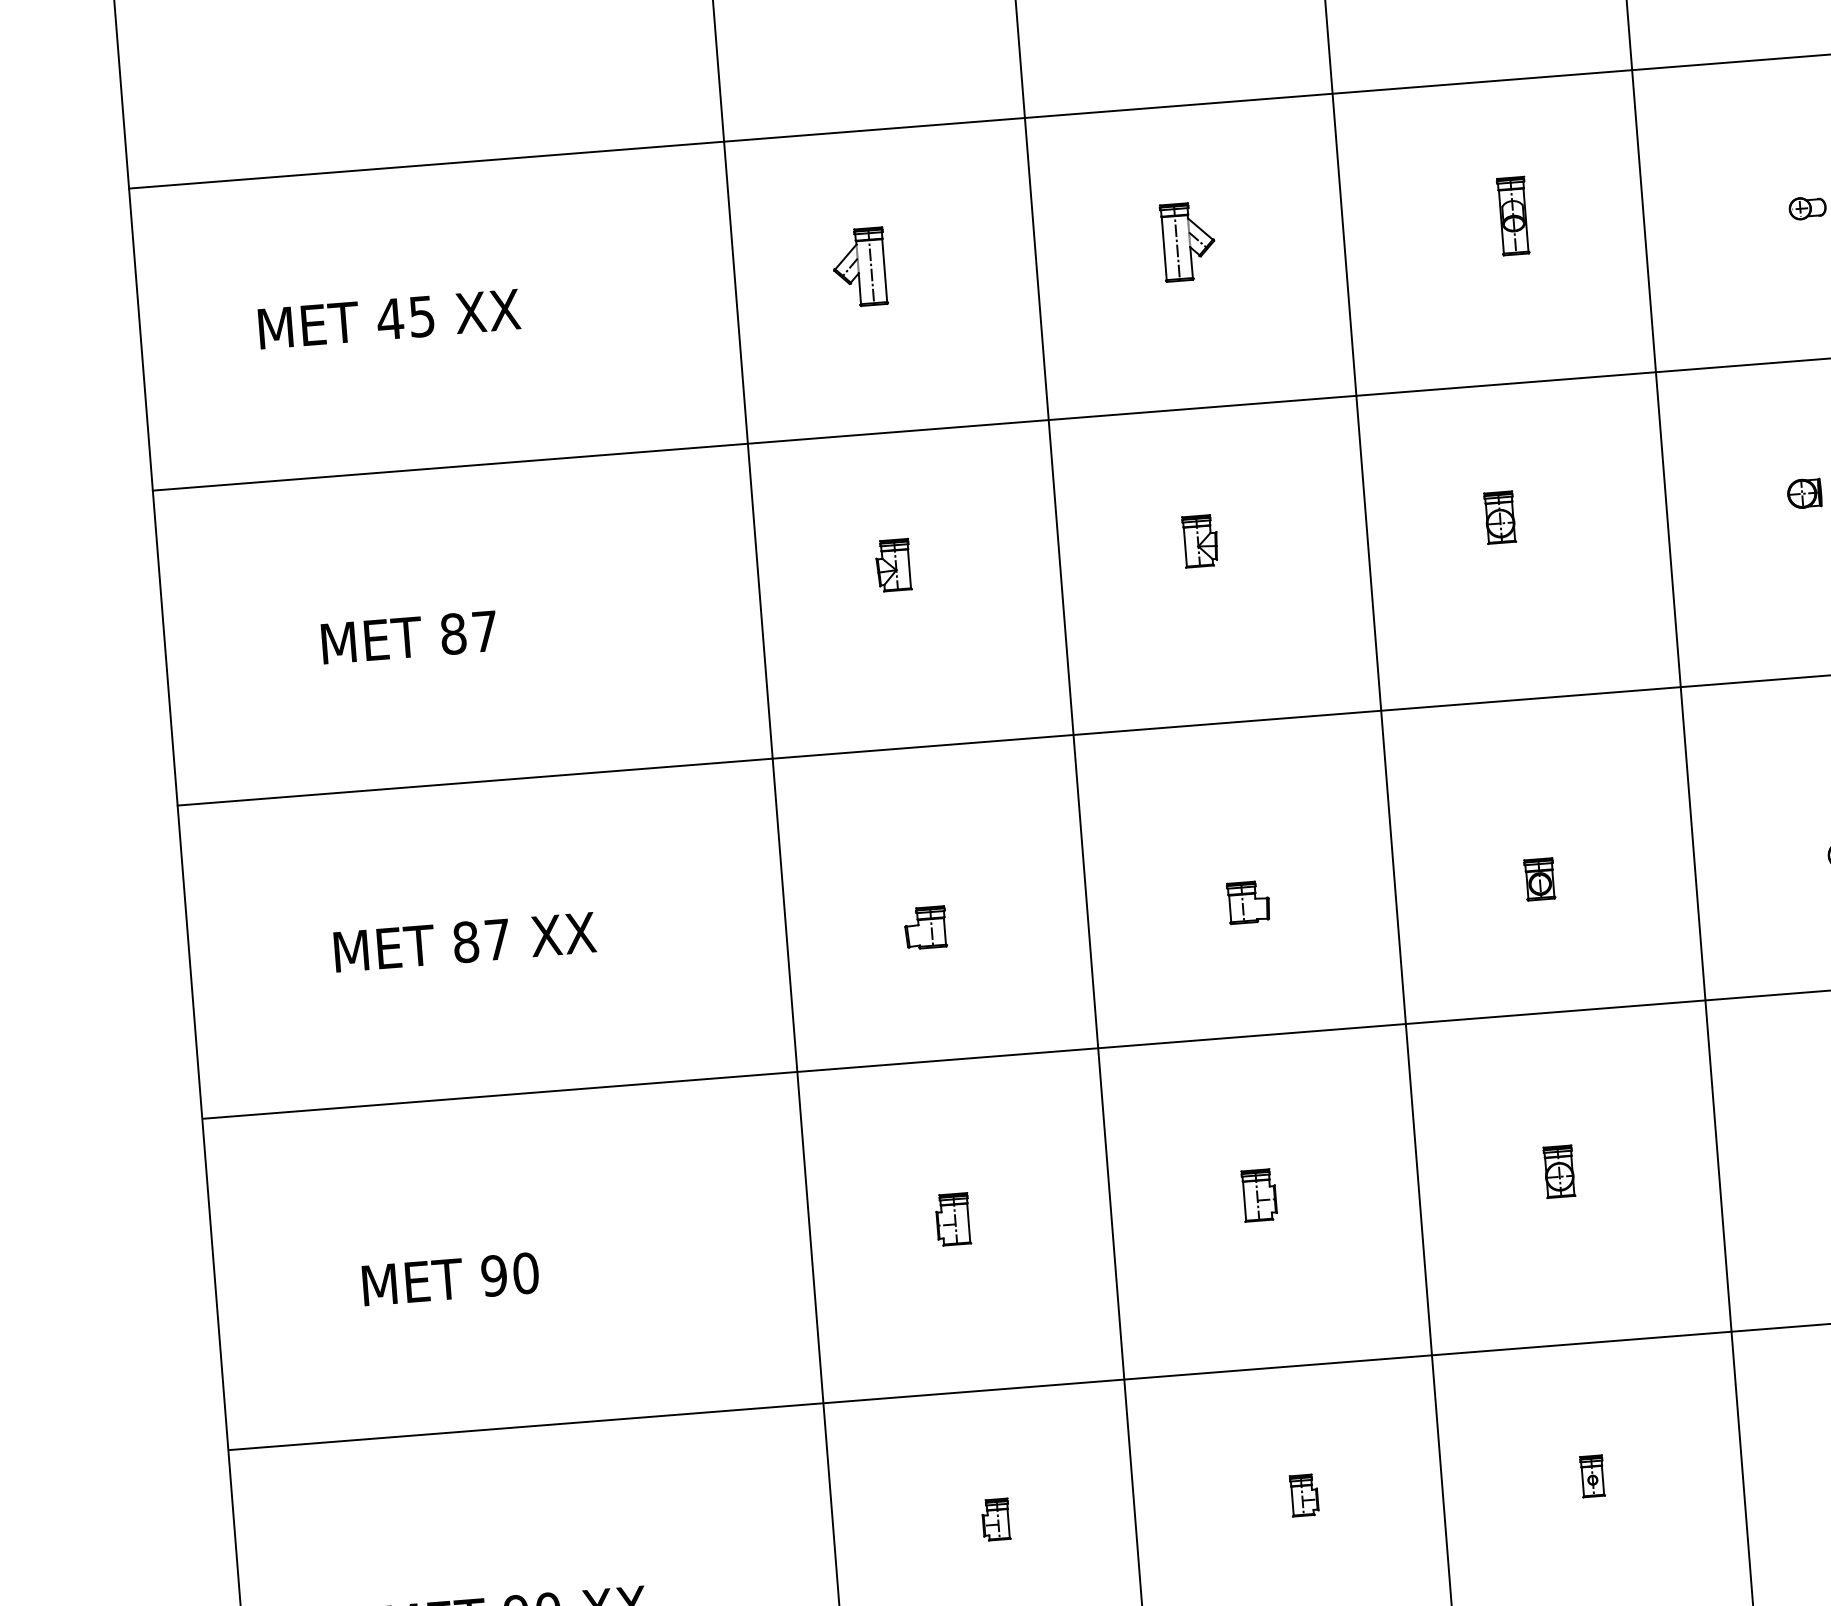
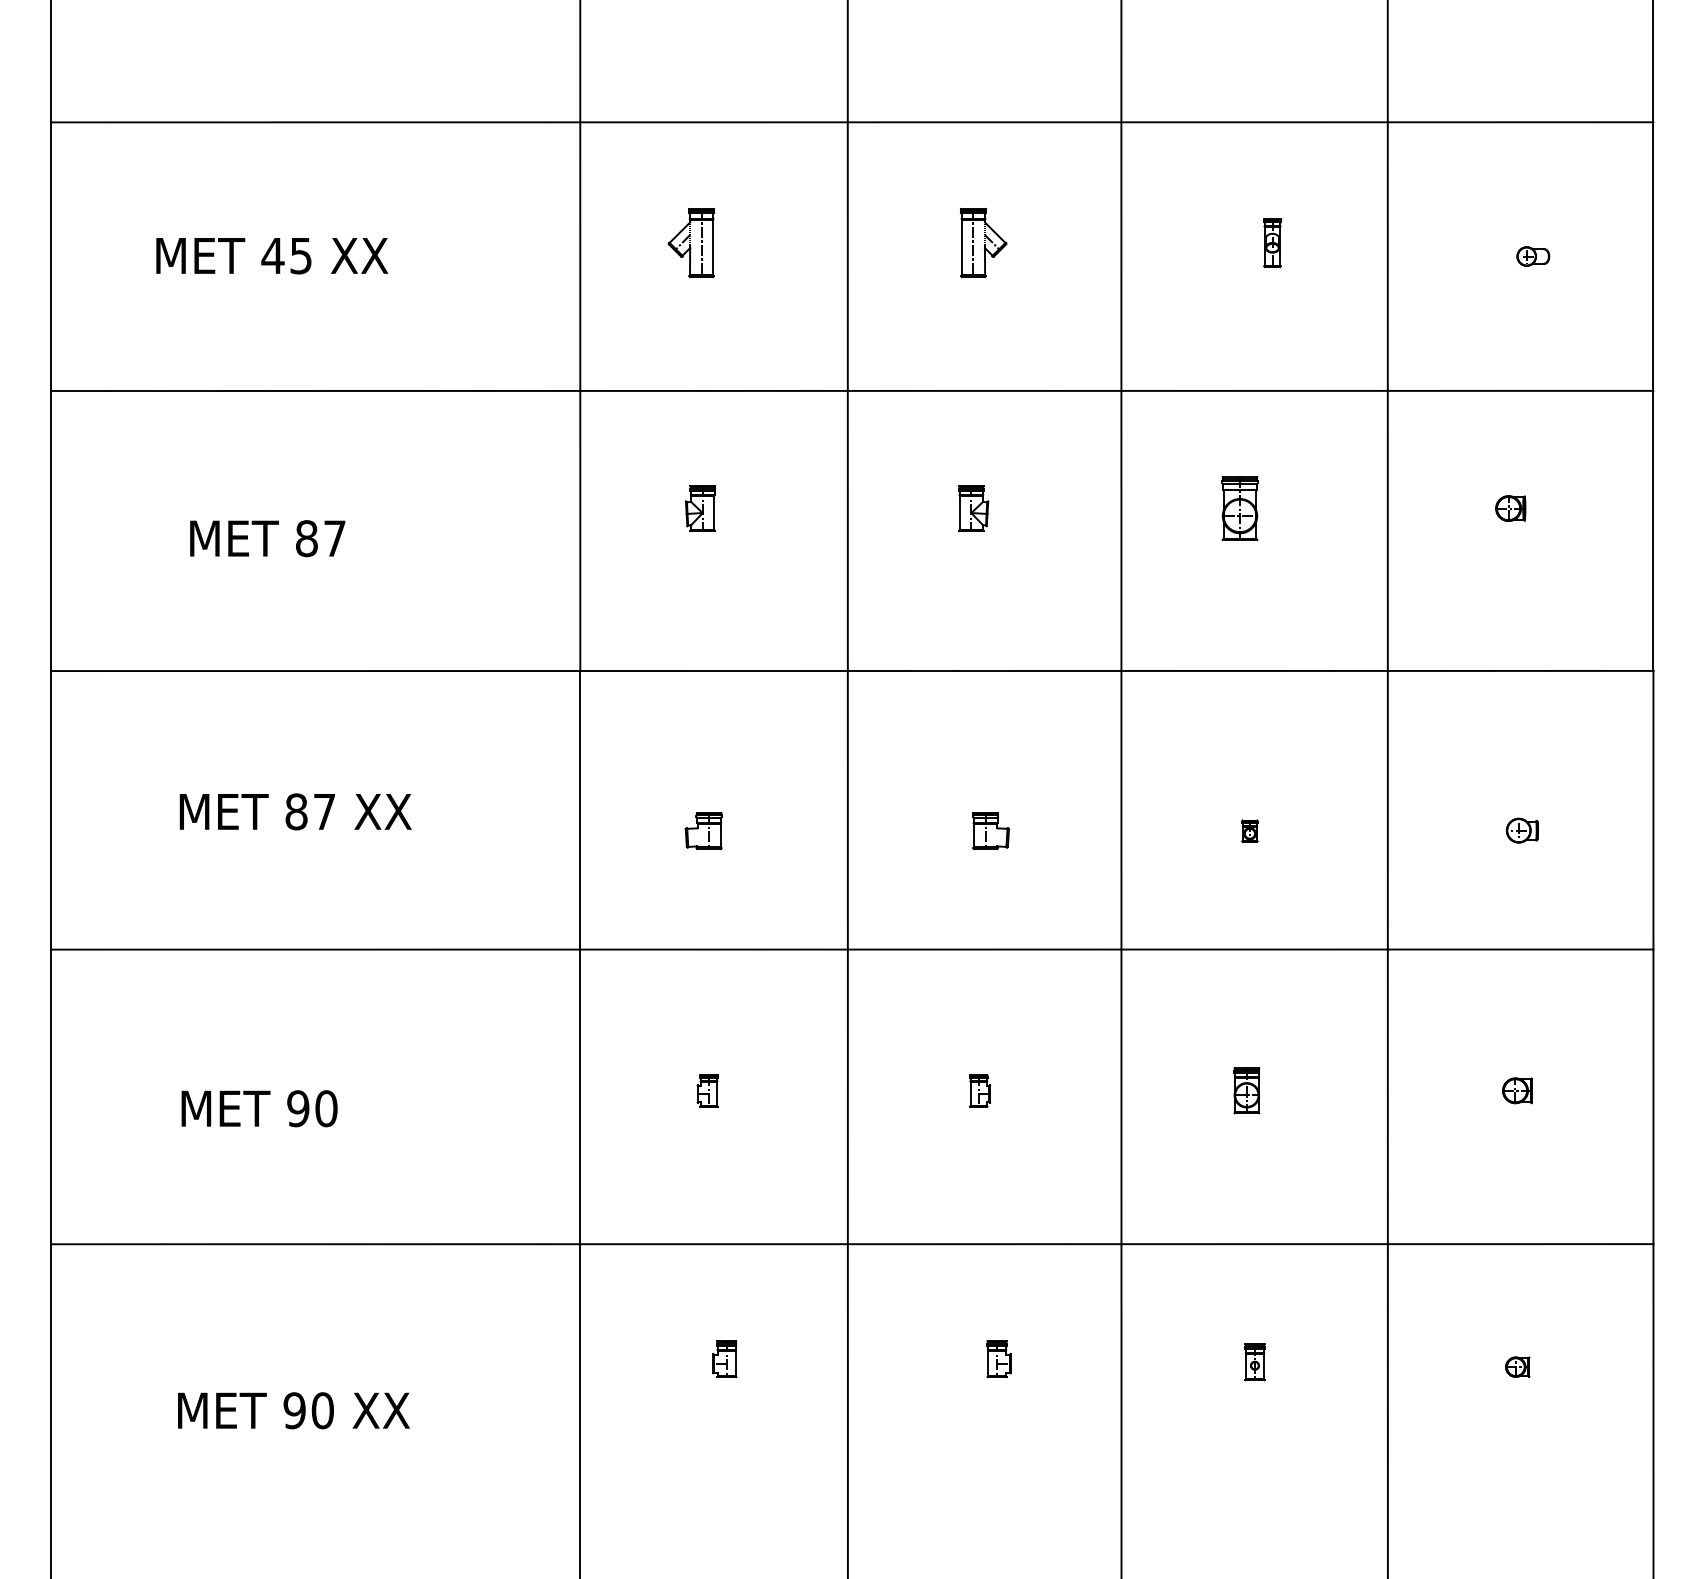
part: (1513, 216) -> (1272, 243), size x0.7
part: (1499, 517) -> (1239, 508), size x1.4
part: (1539, 879) -> (1249, 831), size x0.6
part: (1258, 1195) -> (979, 1090), size x0.7
part: (952, 1219) -> (707, 1090), size x0.7

